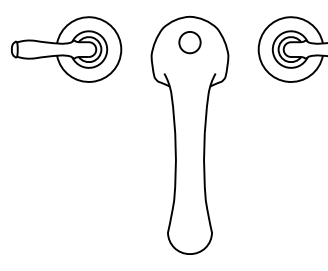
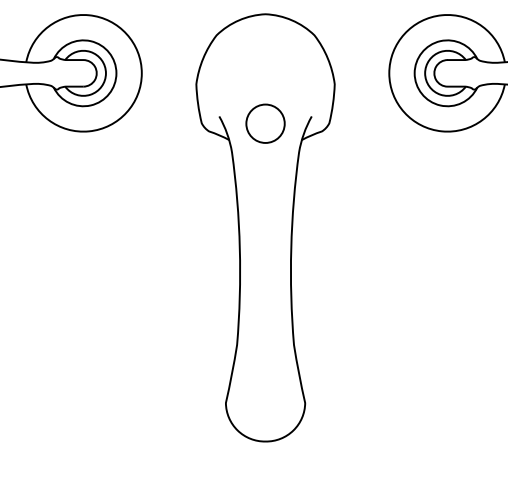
circle: (189, 42) -> (264, 123), moved

